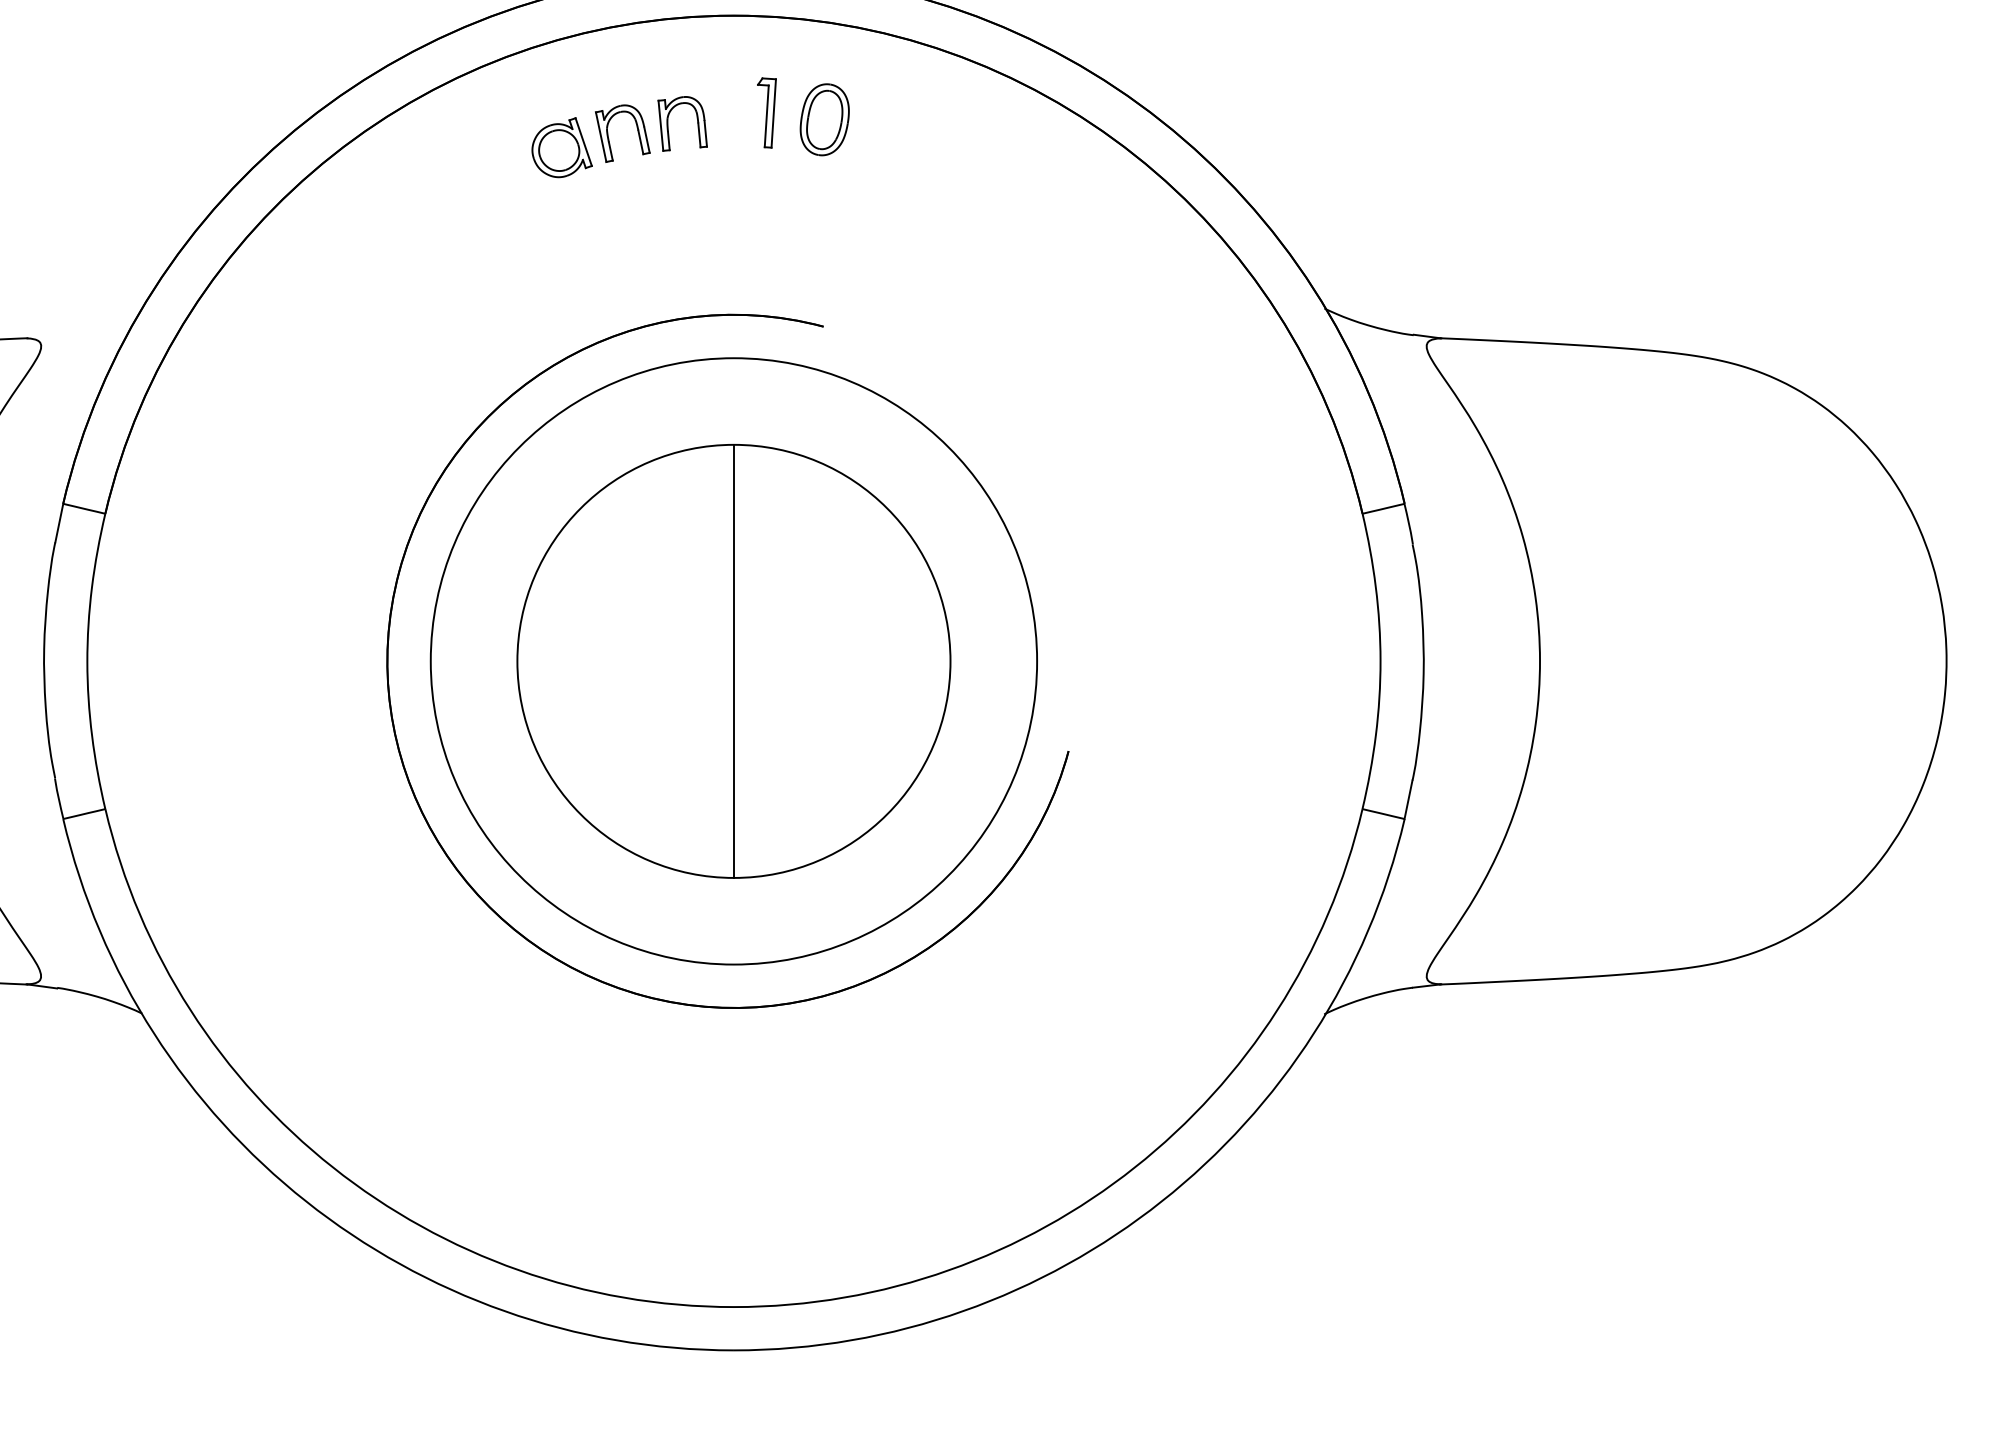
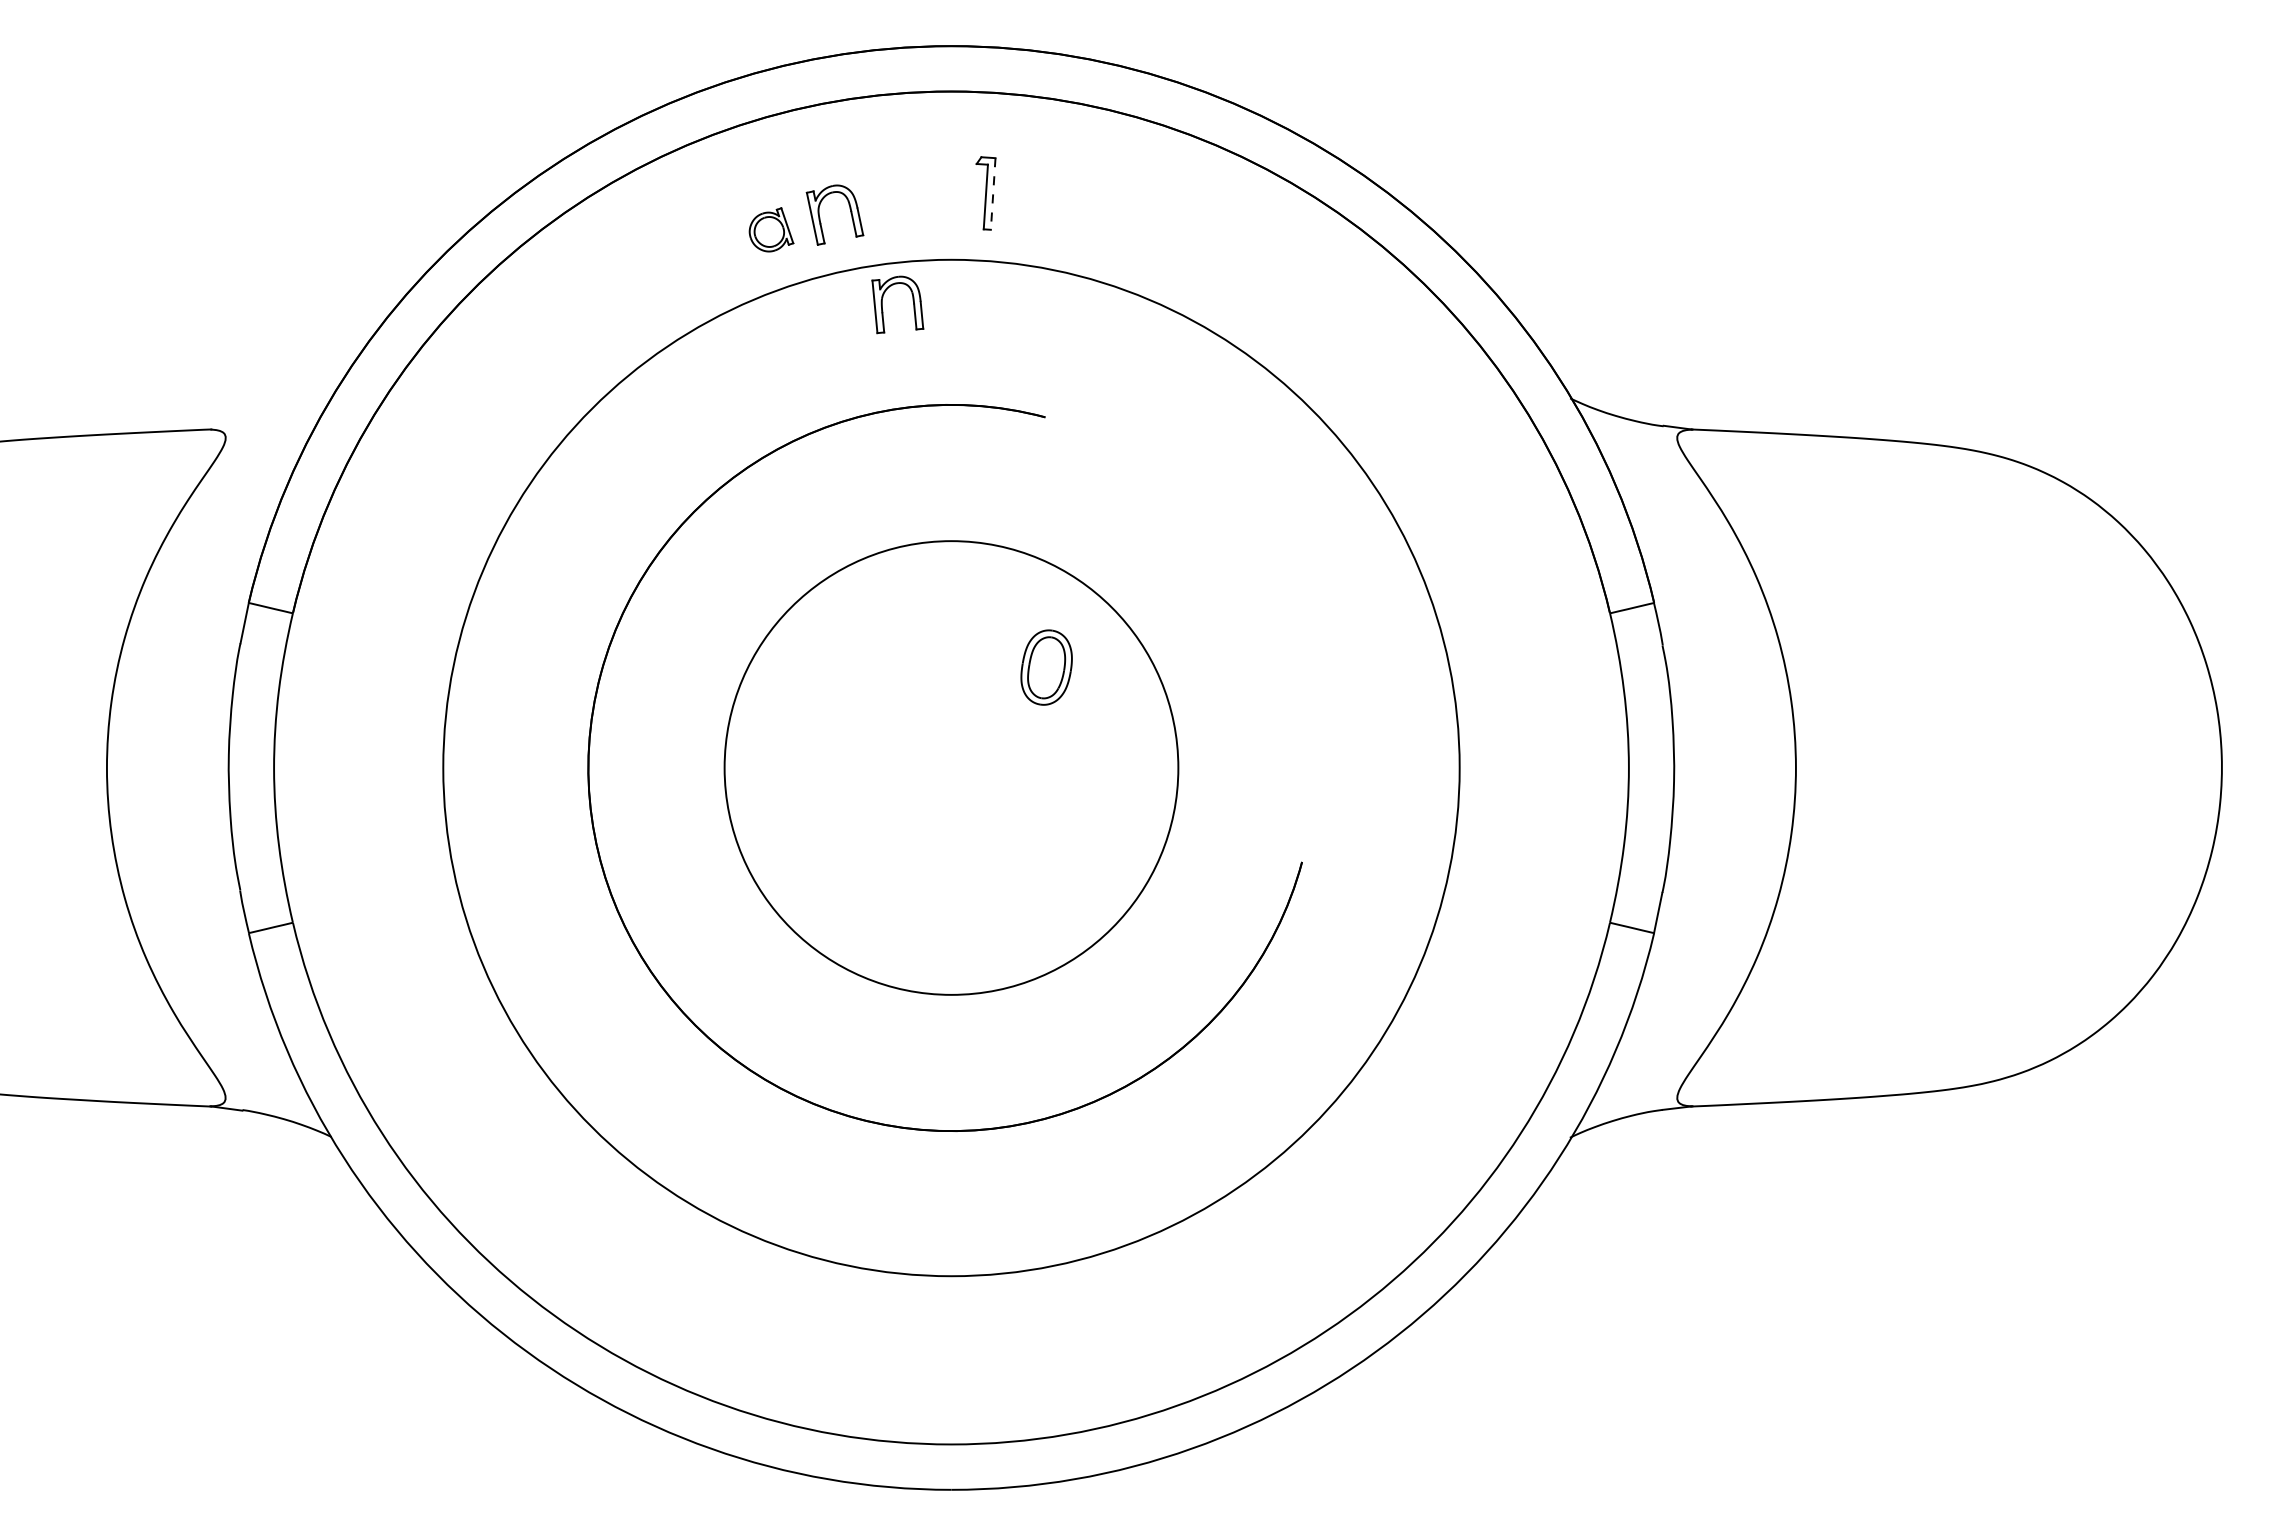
line: (774, 113) -> (993, 193), solid -> dashed
part: (824, 119) -> (1046, 667), moved
part: (668, 123) -> (882, 304), moved
part: (562, 147) -> (771, 229), size x0.7
circle: (733, 660) -> (951, 767), size x1.6
line: (733, 661) -> (951, 768), removed

